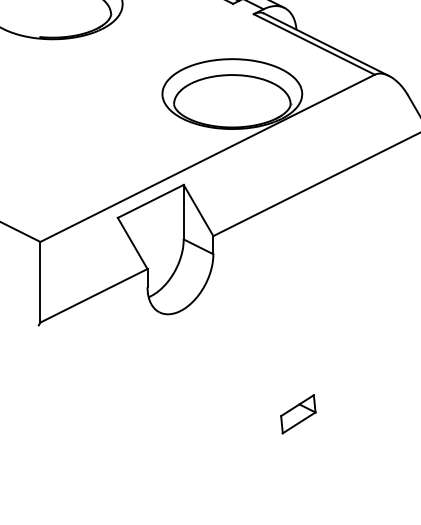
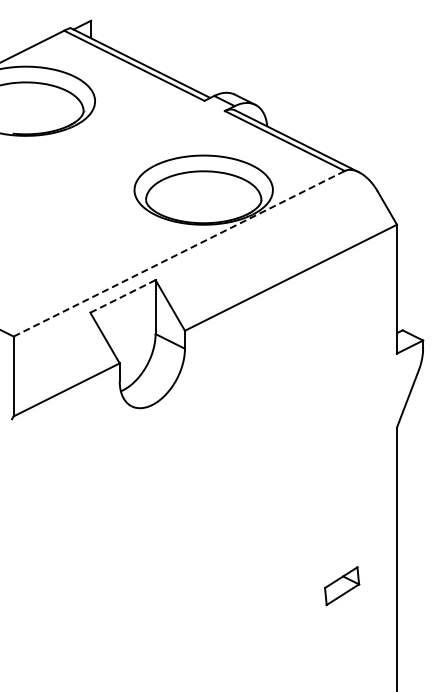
line: (207, 158) -> (179, 253), solid -> dashed
line: (150, 201) -> (122, 296), solid -> dashed
part: (298, 414) -> (342, 586), moved

